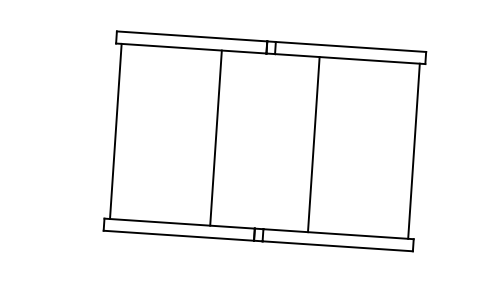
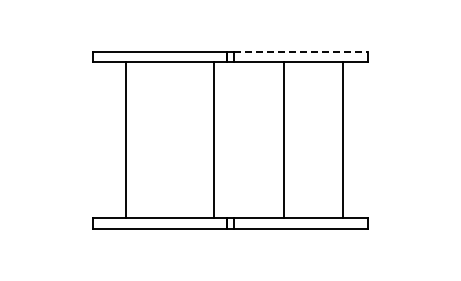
line: (351, 46) -> (301, 51), solid -> dashed
line: (115, 131) -> (125, 140), moved
line: (215, 138) -> (213, 140), moved
line: (314, 144) -> (284, 140), moved
line: (414, 151) -> (343, 140), moved

